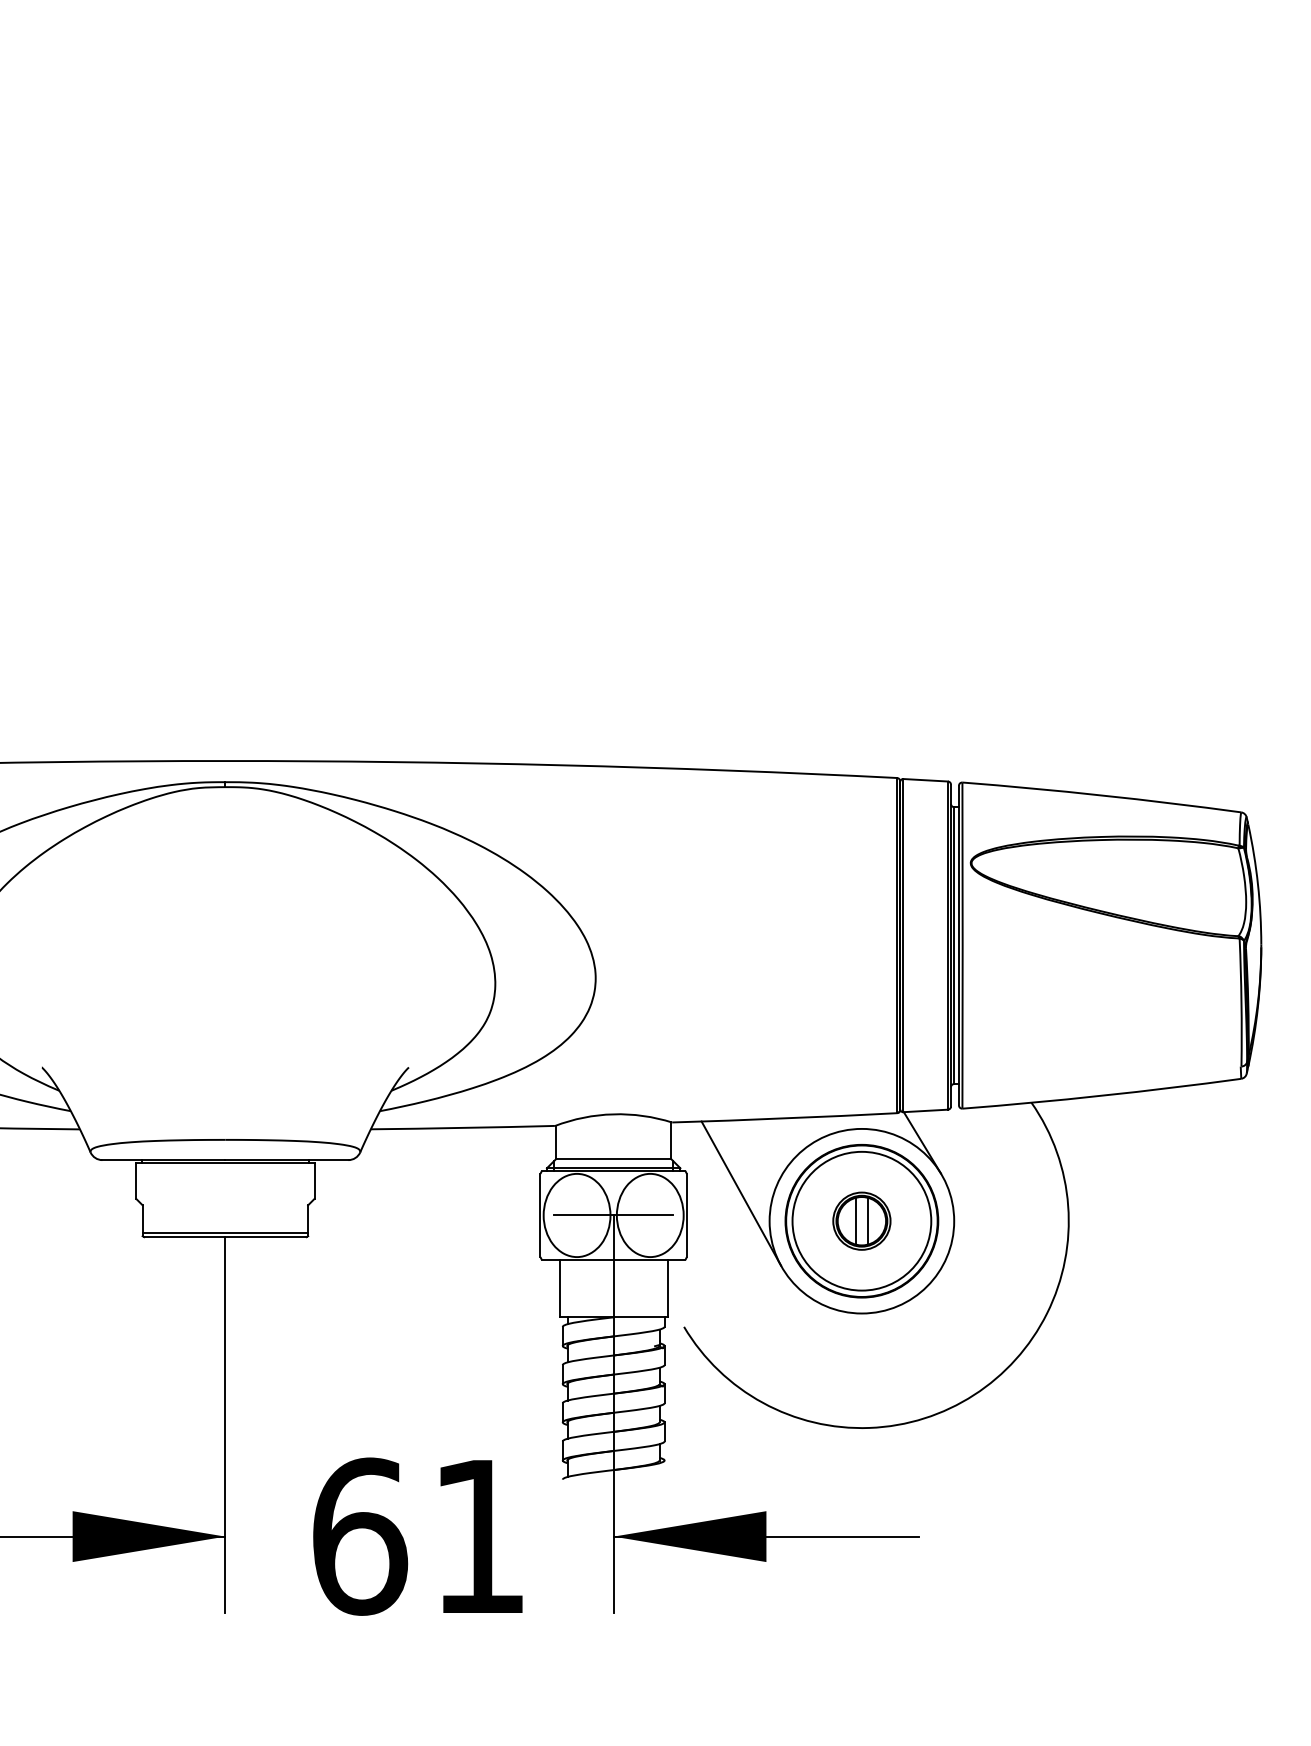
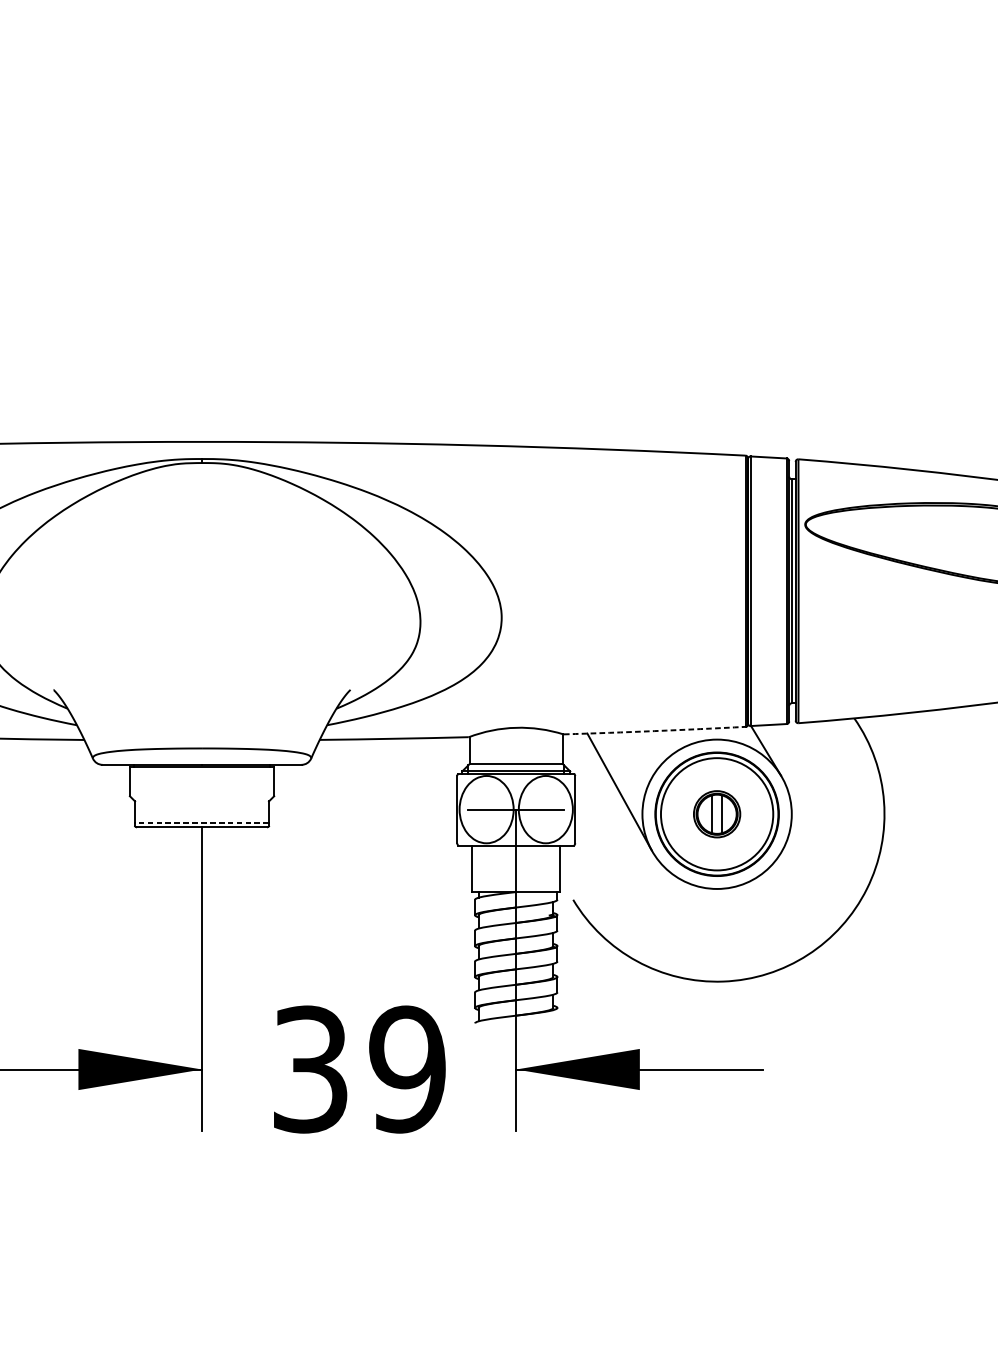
arc: (784, 1118) -> (654, 731), solid -> dashed
line: (225, 1232) -> (202, 823), solid -> dashed
text: (419, 1536) -> (359, 1069), 61 -> 39

